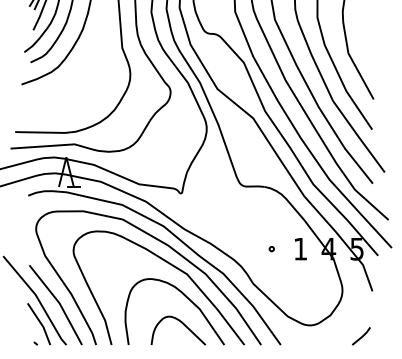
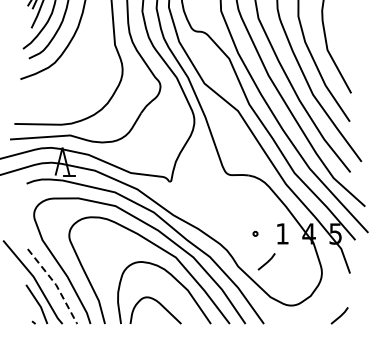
line: (283, 278) -> (266, 261), added
line: (59, 302) -> (56, 284), solid -> dashed
curve: (183, 325) -> (160, 305), moved

